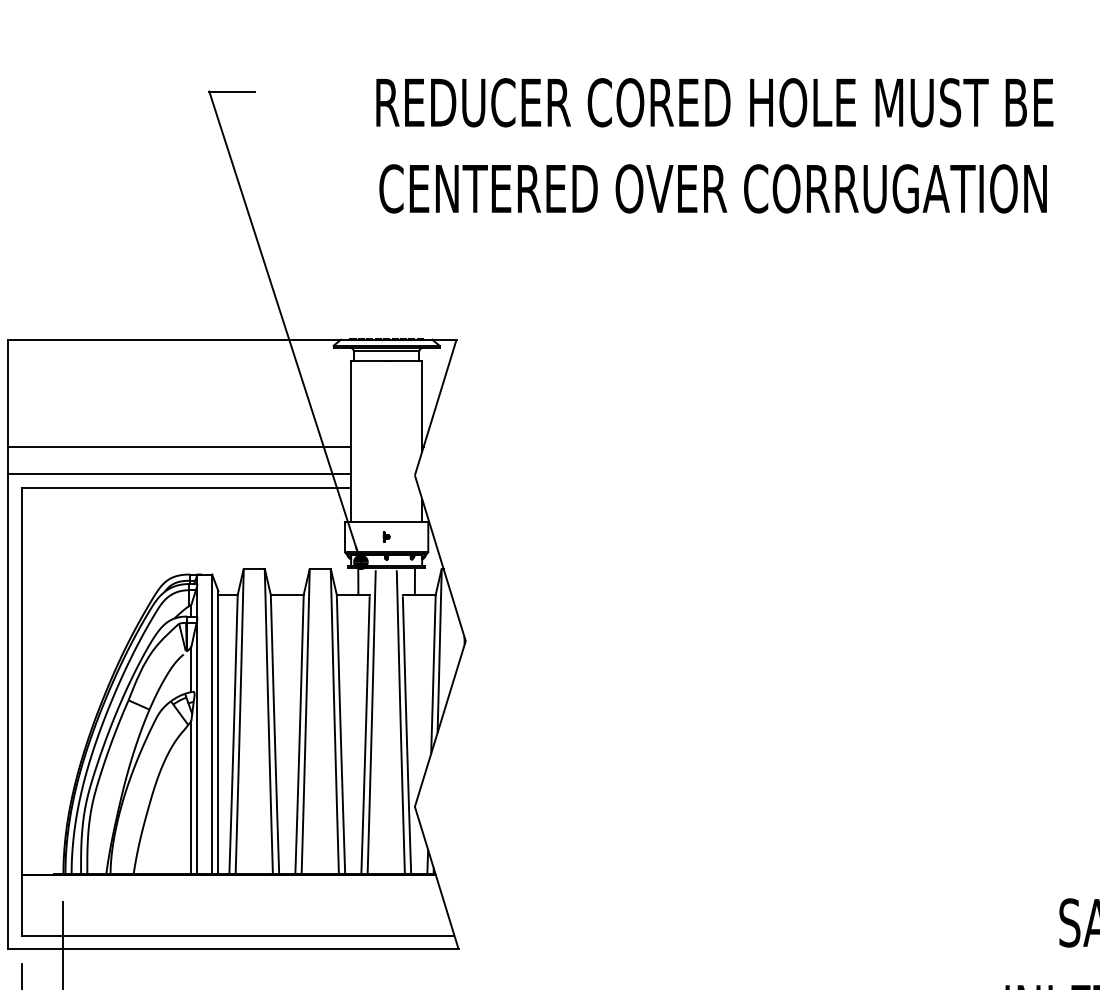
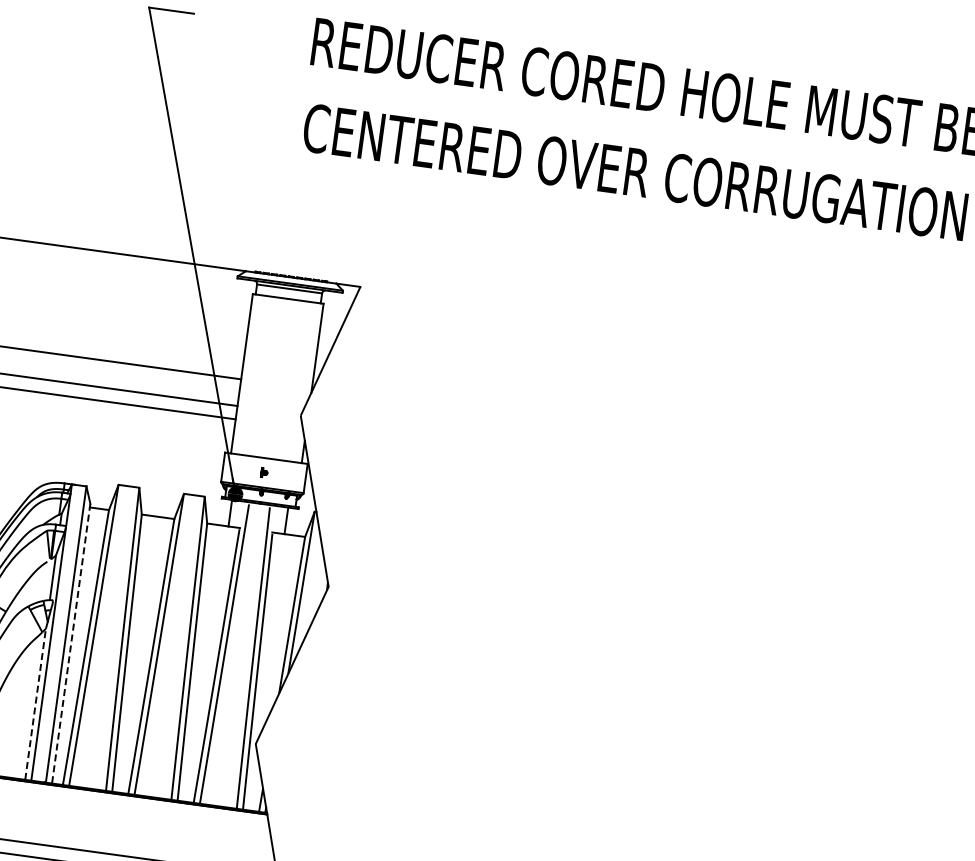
line: (218, 732) -> (71, 643), solid -> dashed
line: (191, 796) -> (35, 703), solid -> dashed

